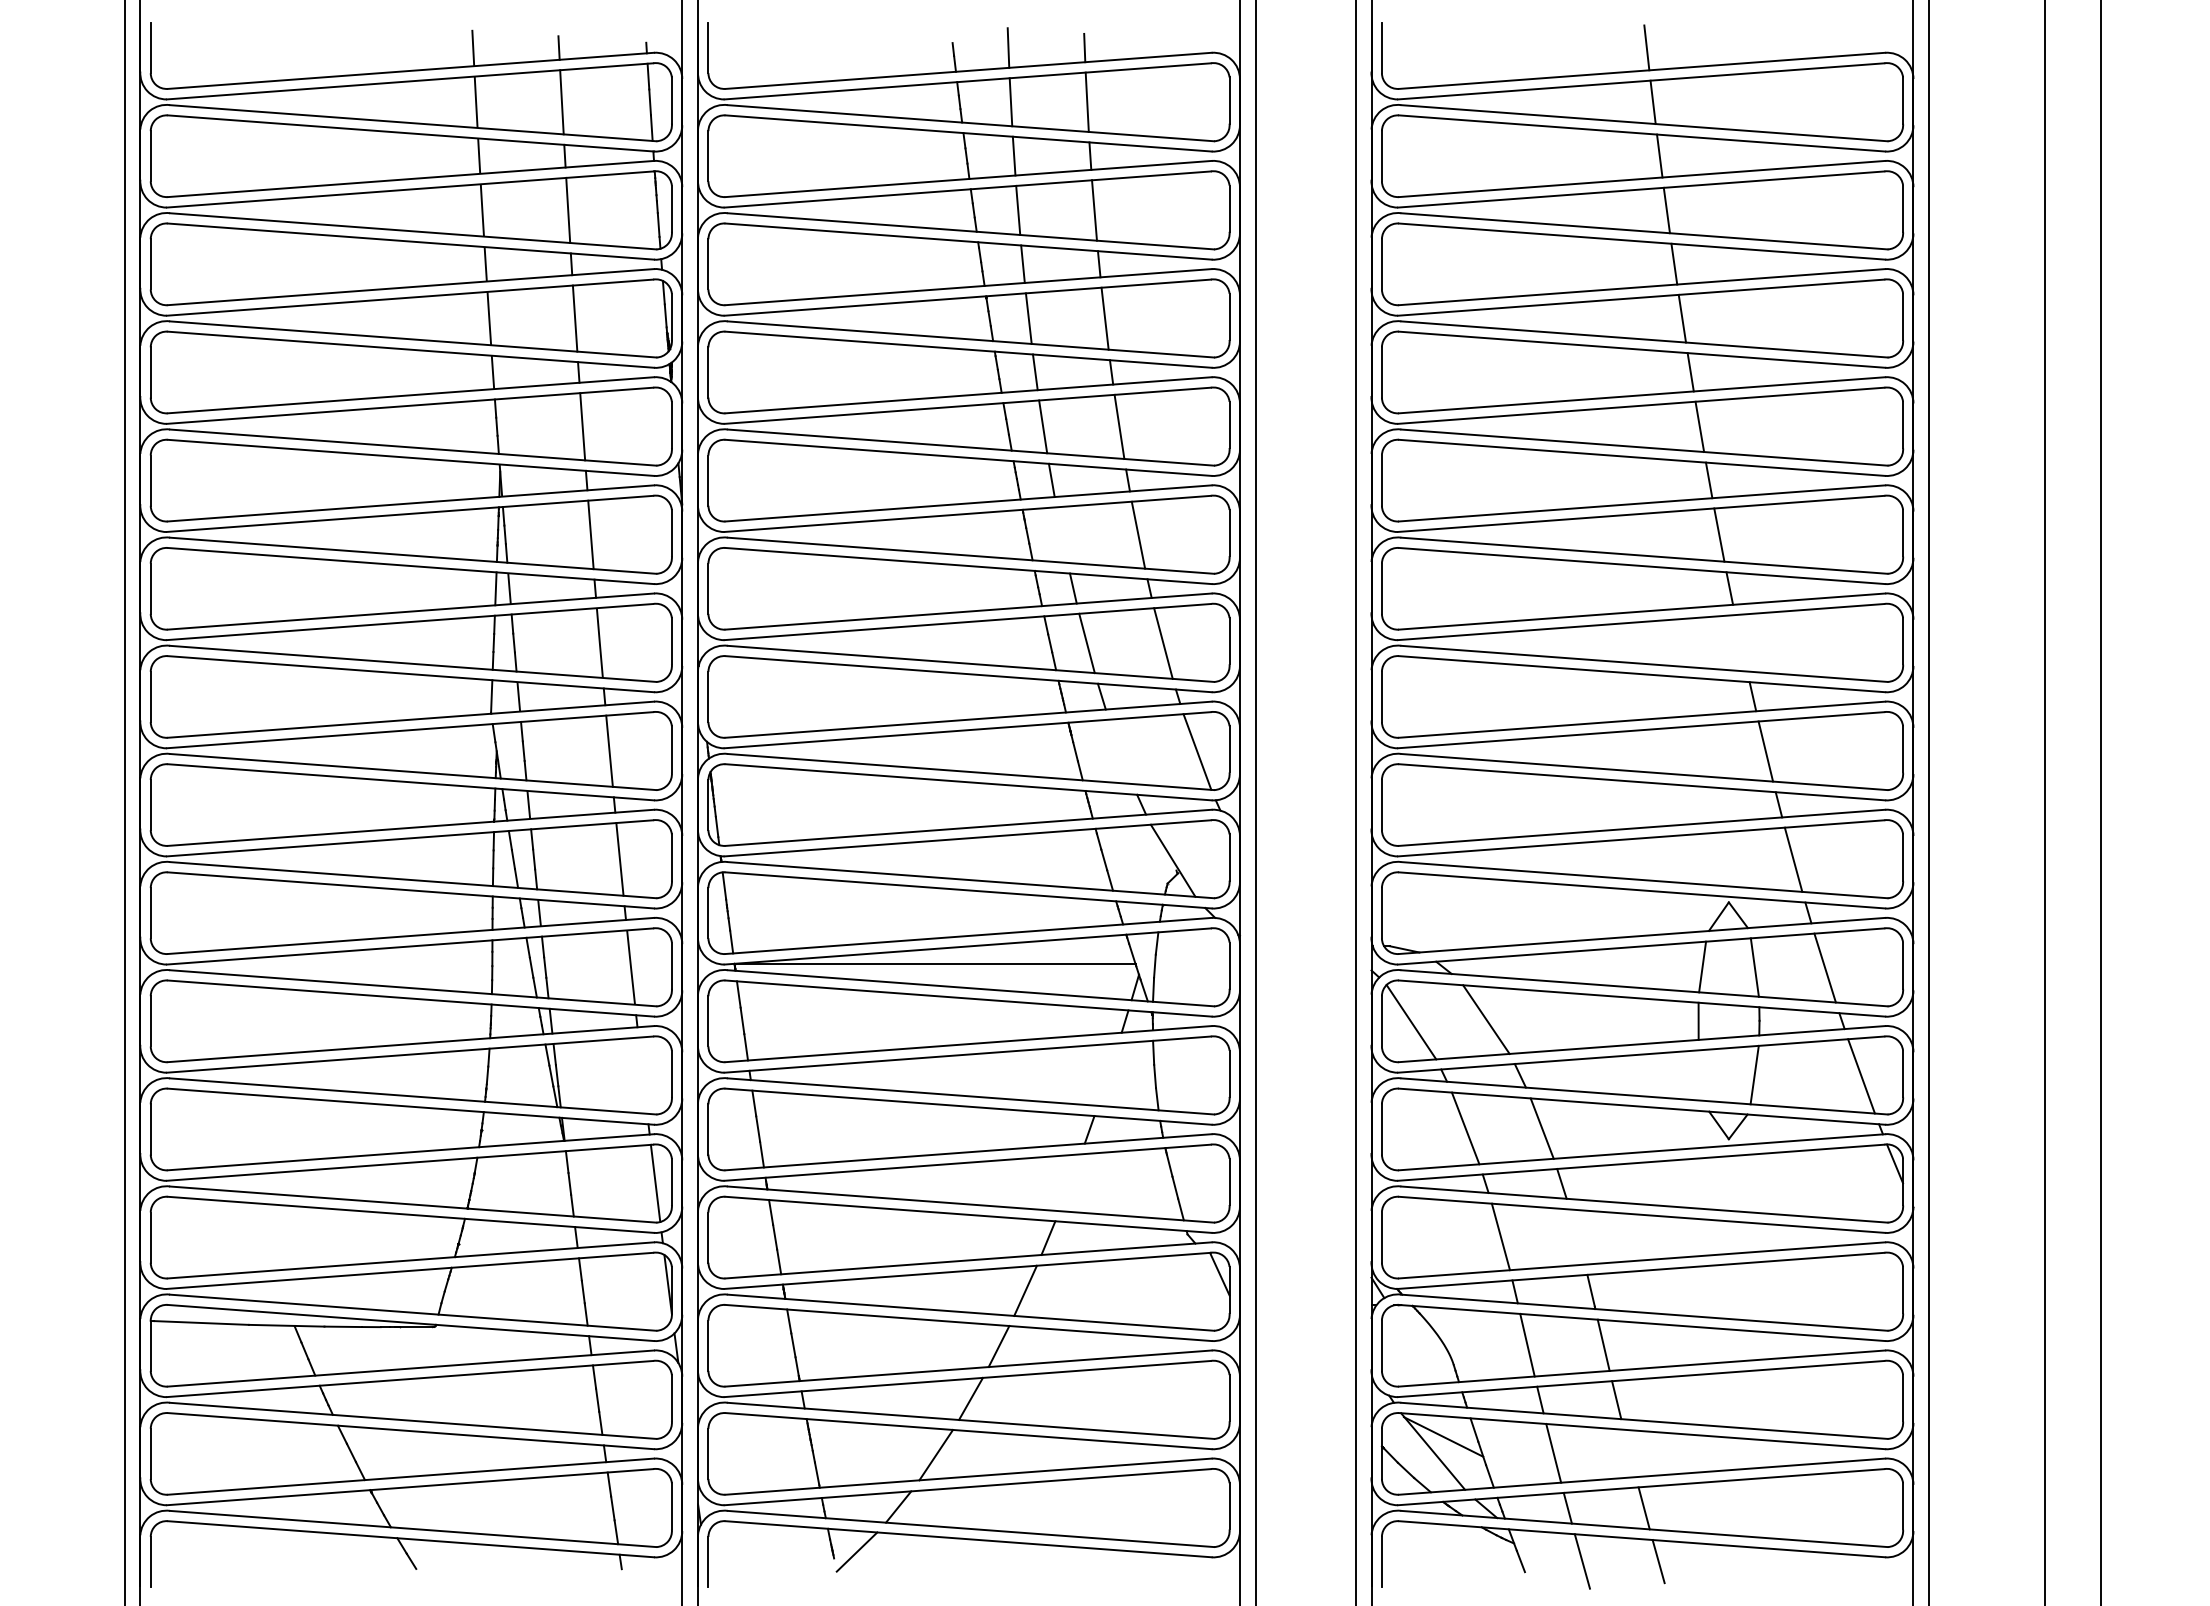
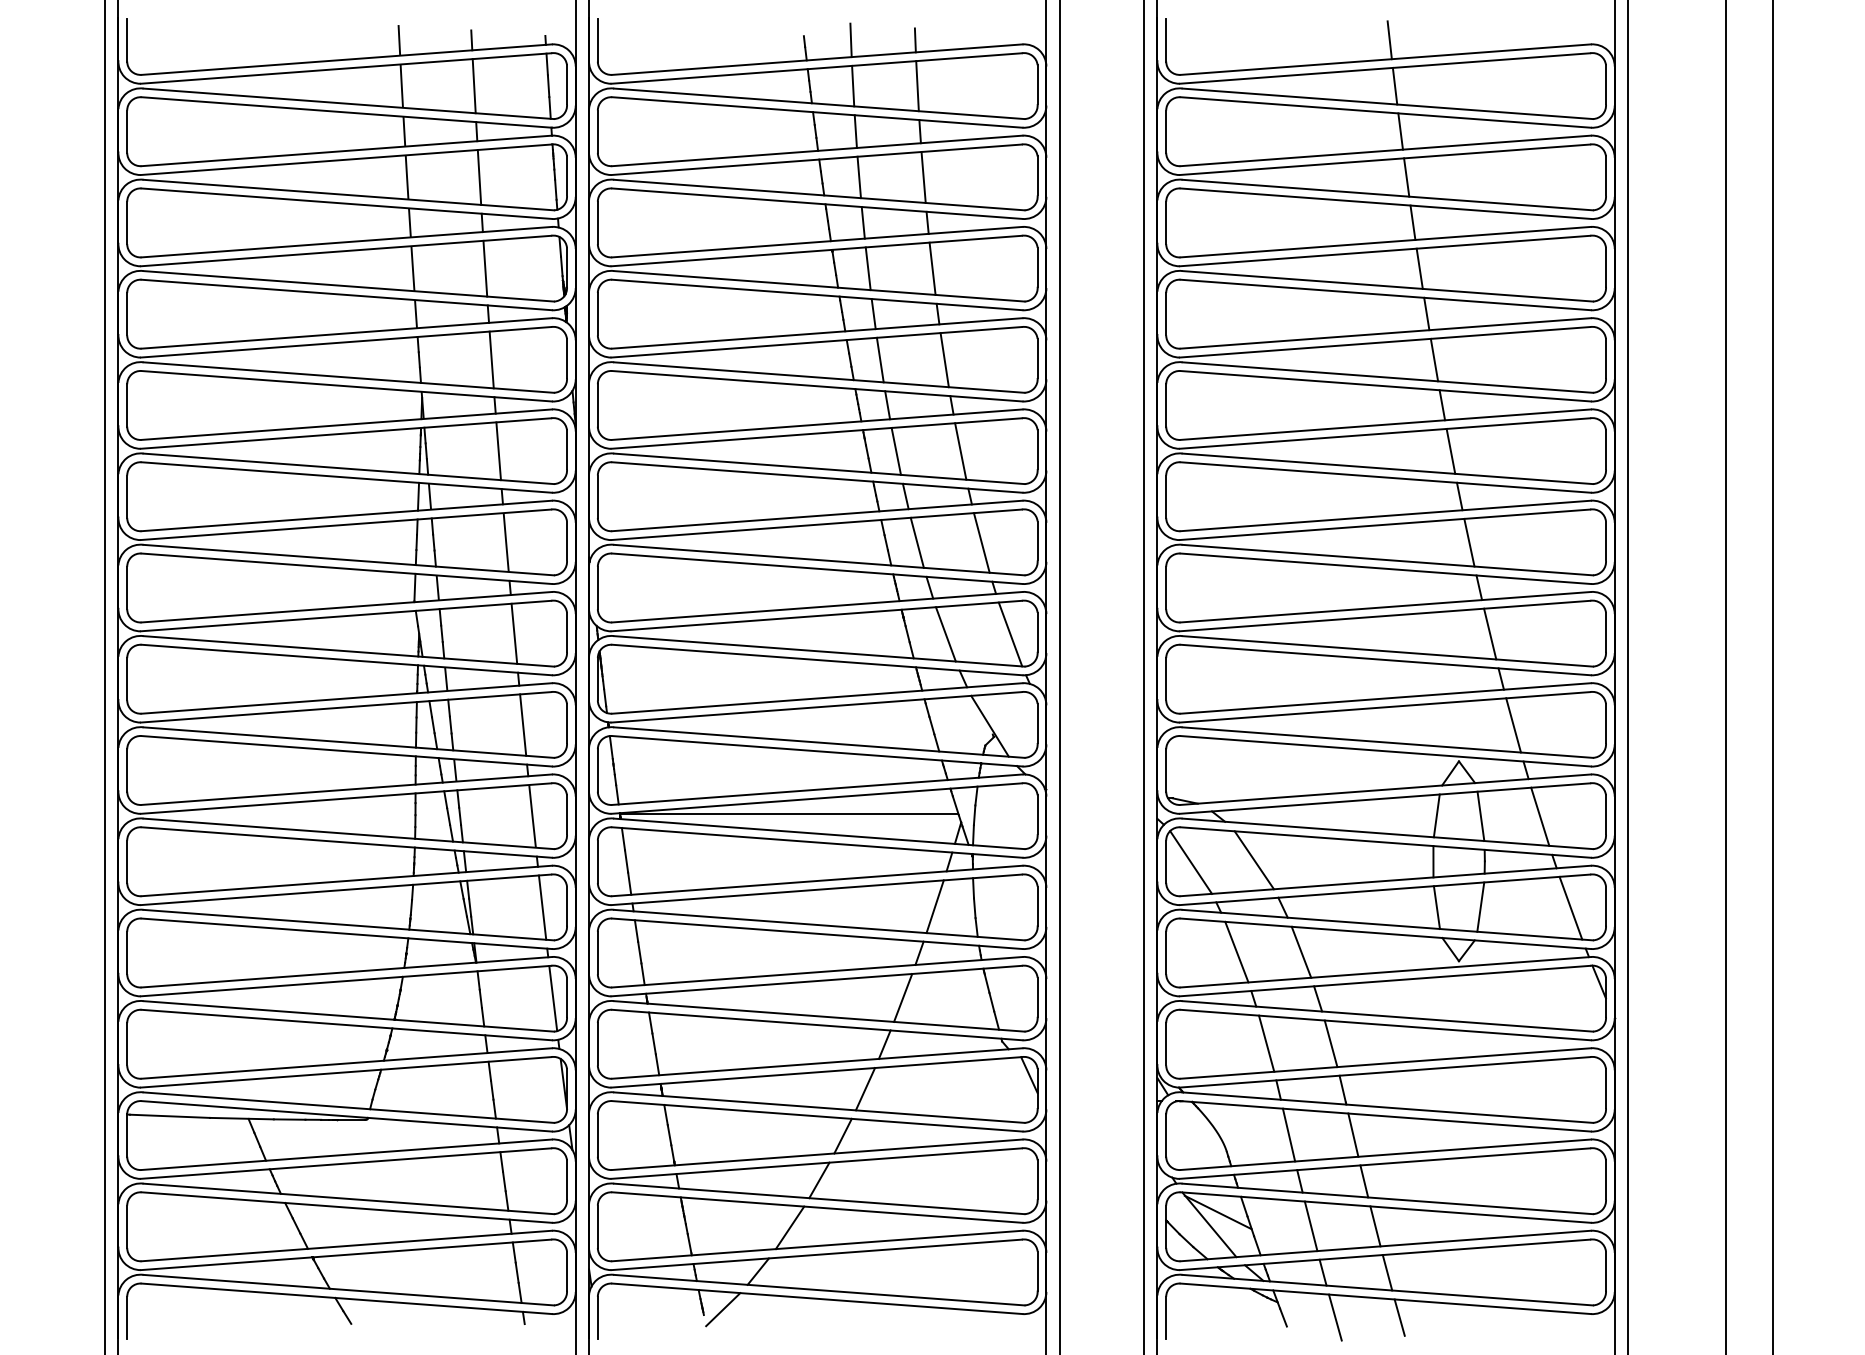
line: (1061, 534) -> (895, 450), added
line: (1741, 643) -> (1469, 542), added
line: (1120, 751) -> (945, 634), added
line: (1107, 1074) -> (934, 906), added
line: (642, 1075) -> (542, 907), added
line: (1702, 1075) -> (1436, 907), added
line: (1069, 1182) -> (902, 997), added
line: (1576, 1236) -> (1330, 1043), added
line: (1629, 1453) -> (1375, 1226), added

